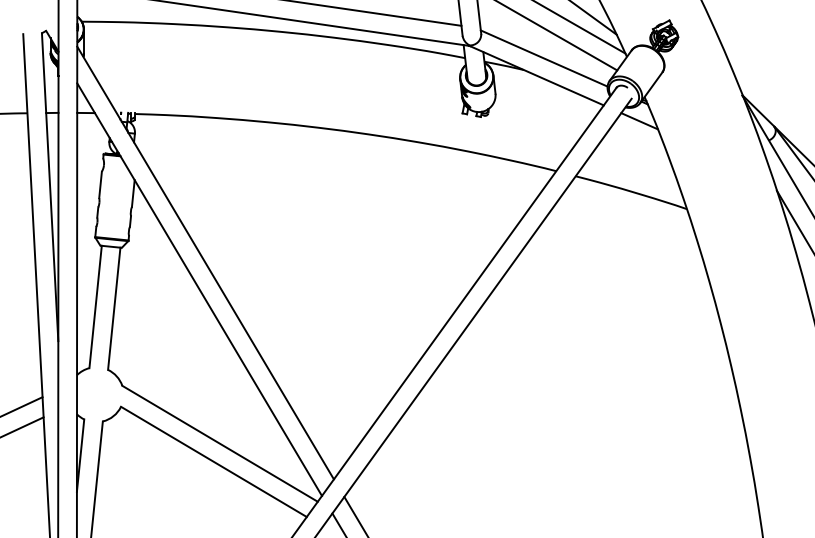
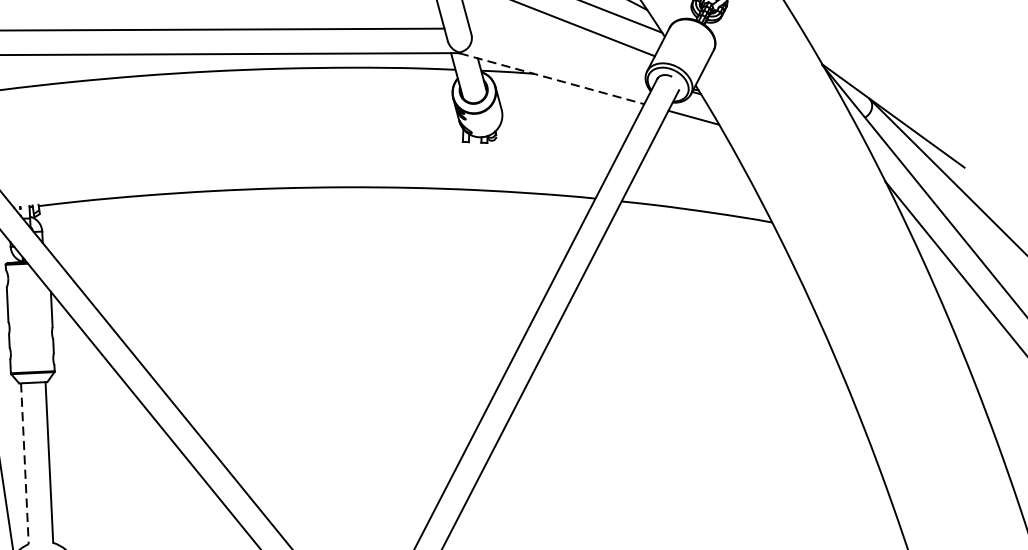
line: (543, 58) -> (557, 55), removed
line: (537, 76) -> (552, 79), solid -> dashed
line: (95, 307) -> (24, 464), solid -> dashed

